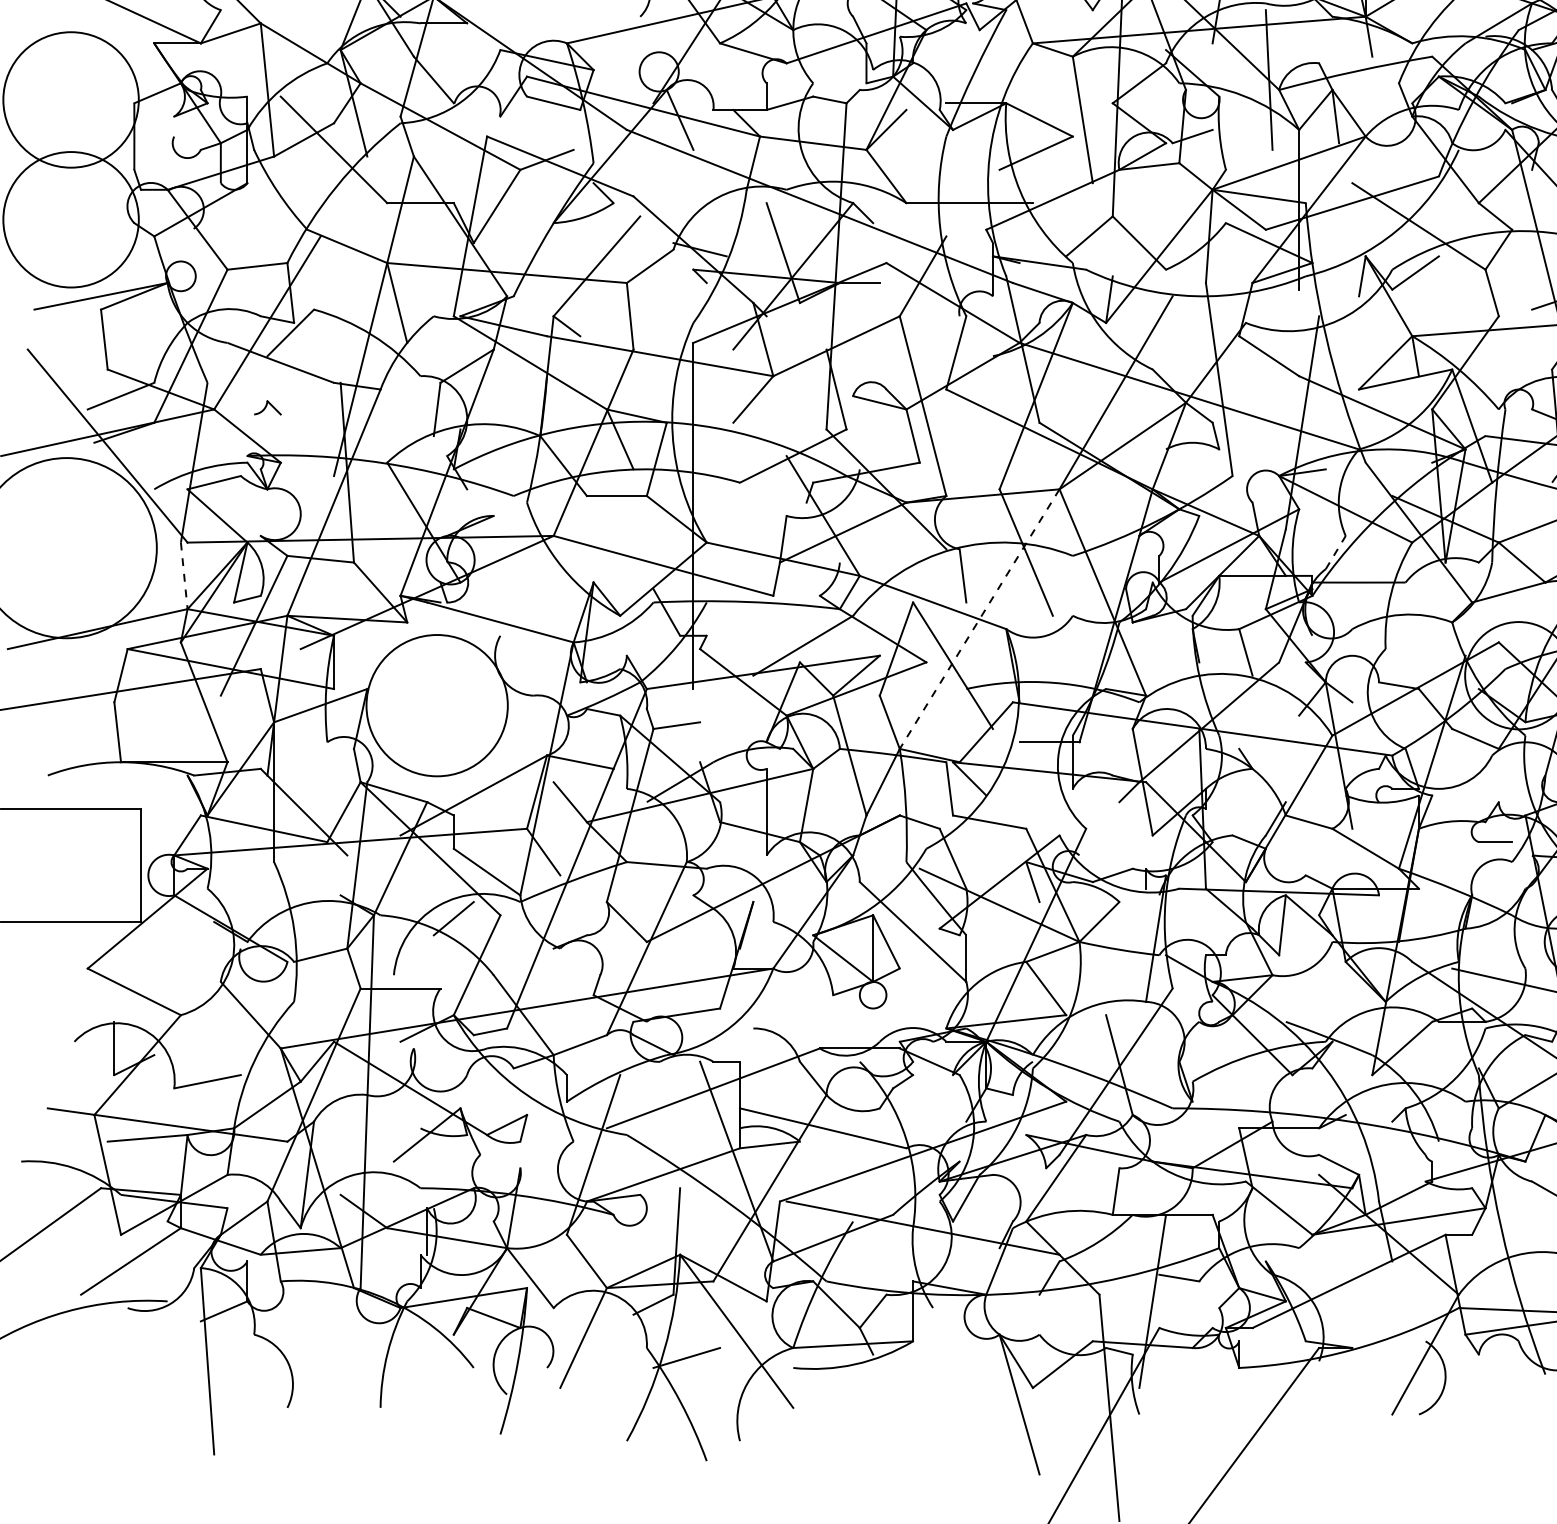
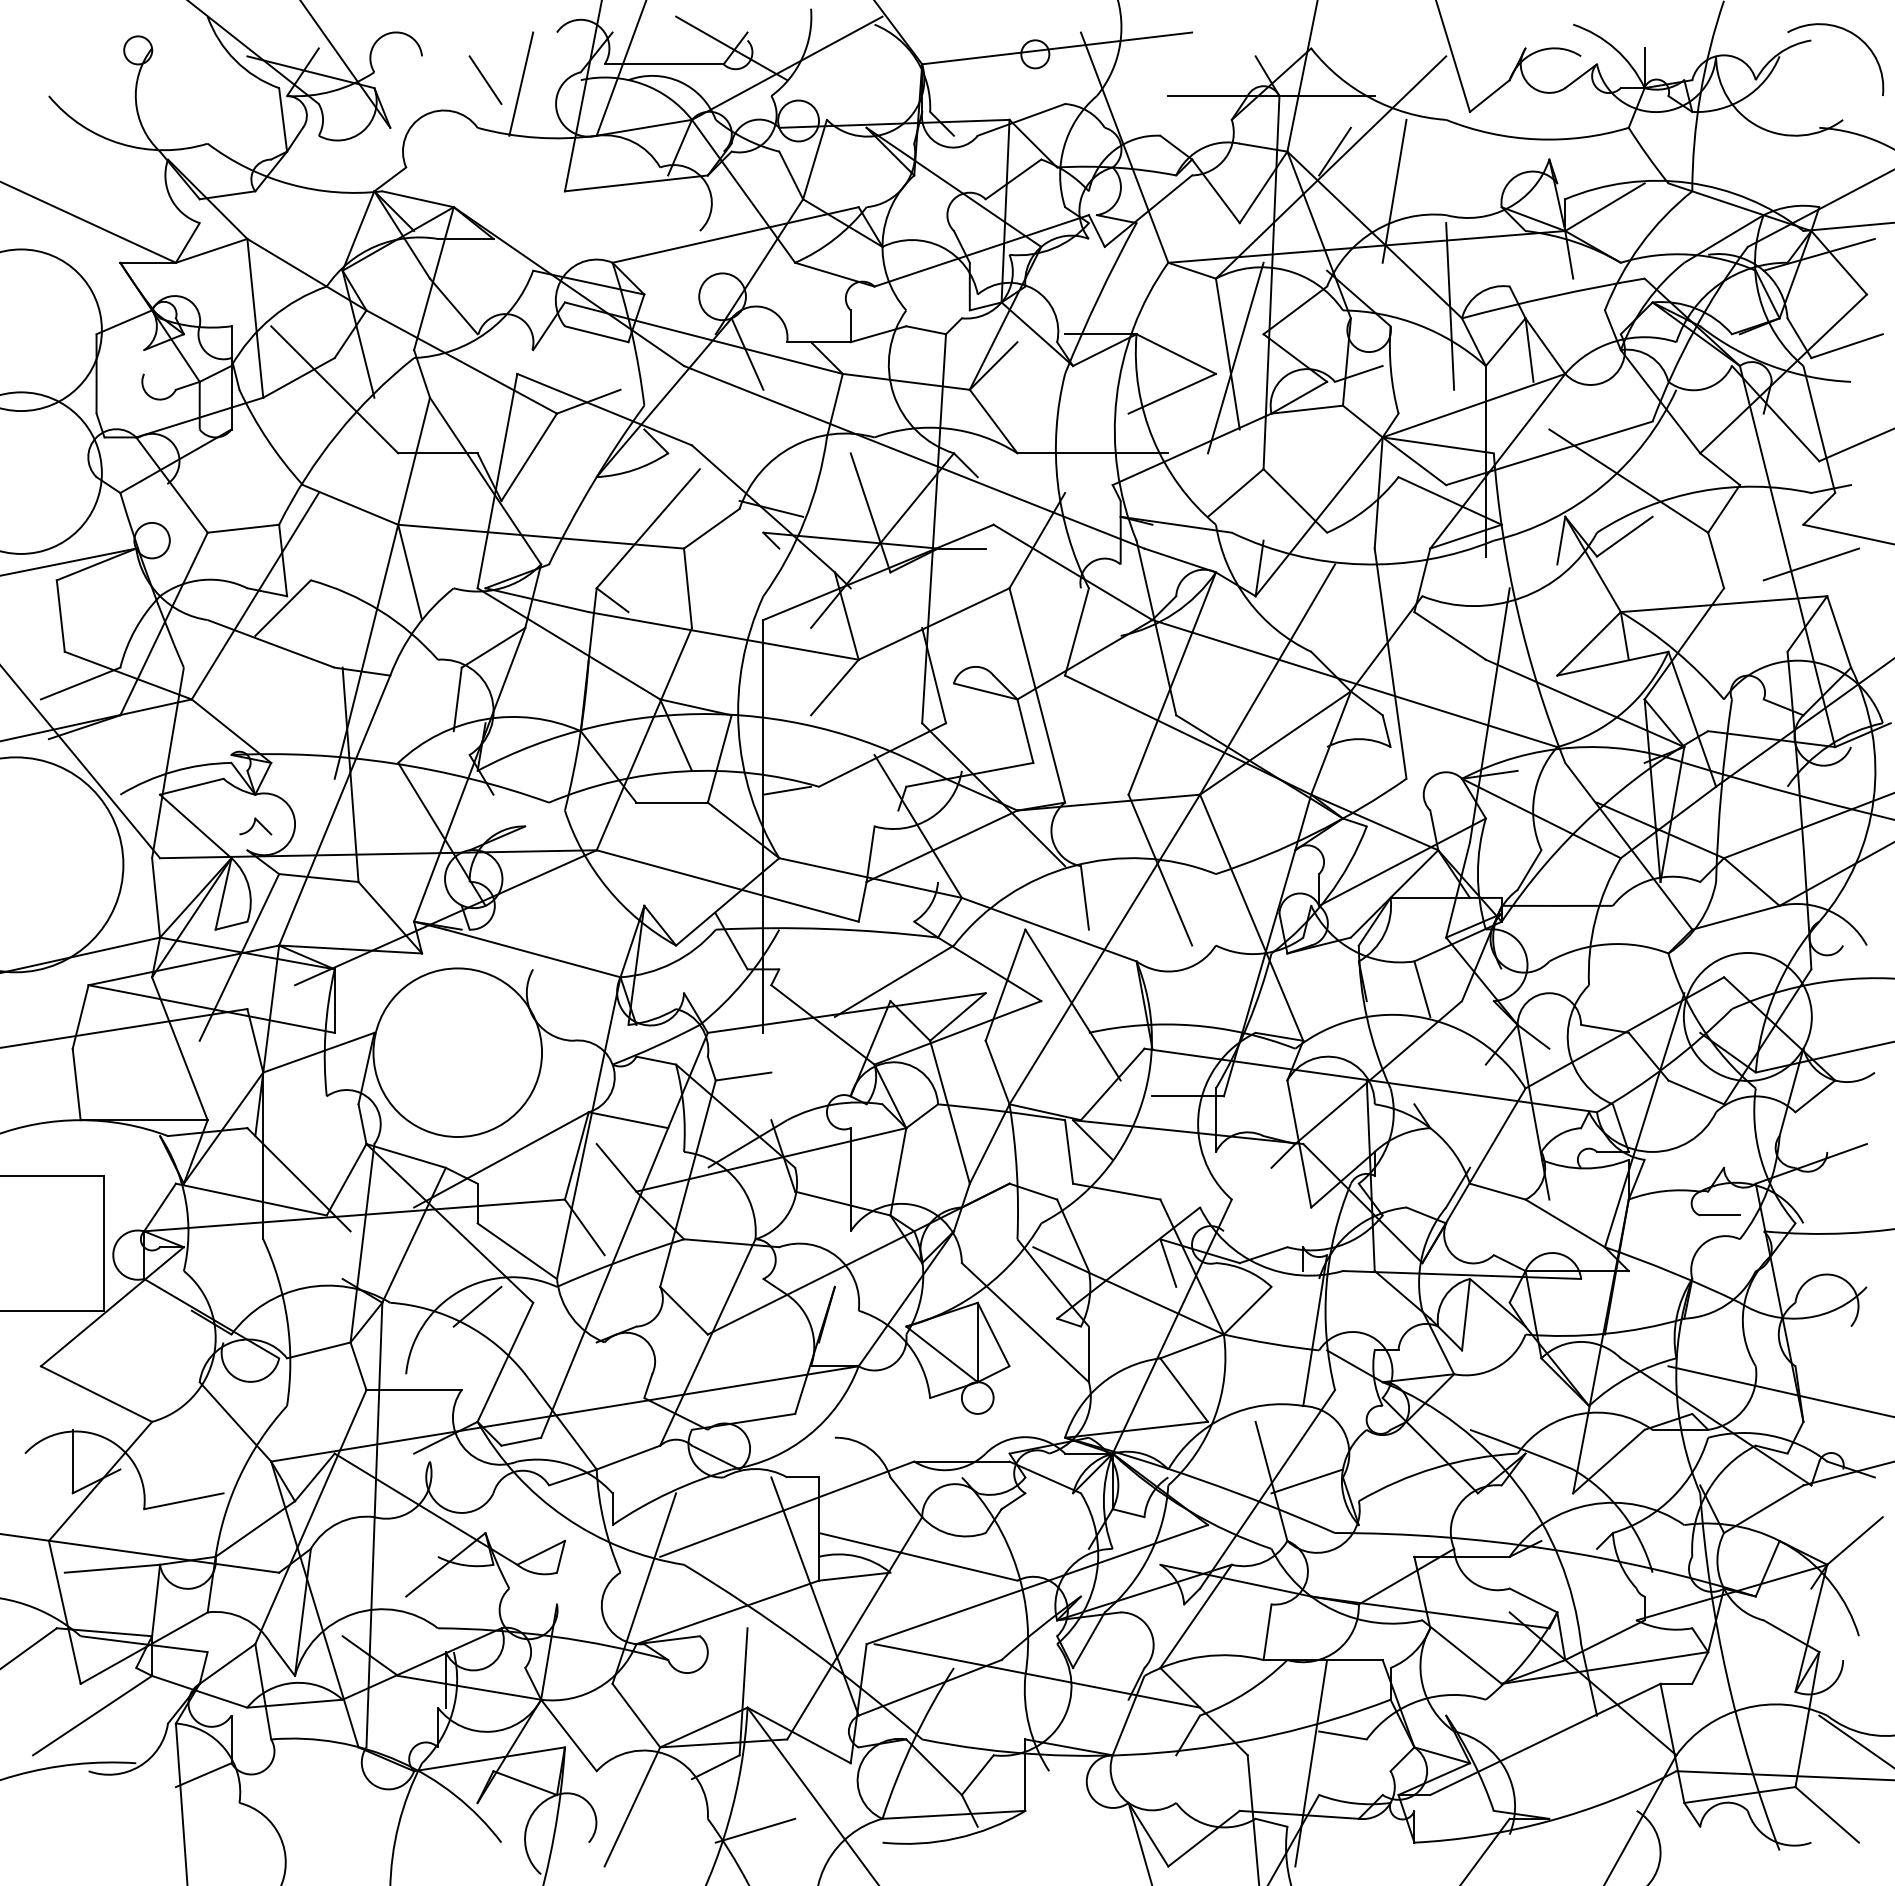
line: (1089, 122) -> (1235, 357), added
part: (267, 407) -> (255, 826), moved
line: (713, 485) -> (787, 790), added
line: (1335, 552) -> (1529, 869), dashed -> solid
line: (184, 575) -> (156, 897), dashed -> solid
line: (979, 619) -> (1104, 949), dashed -> solid
line: (1148, 1065) -> (1306, 1481), added

